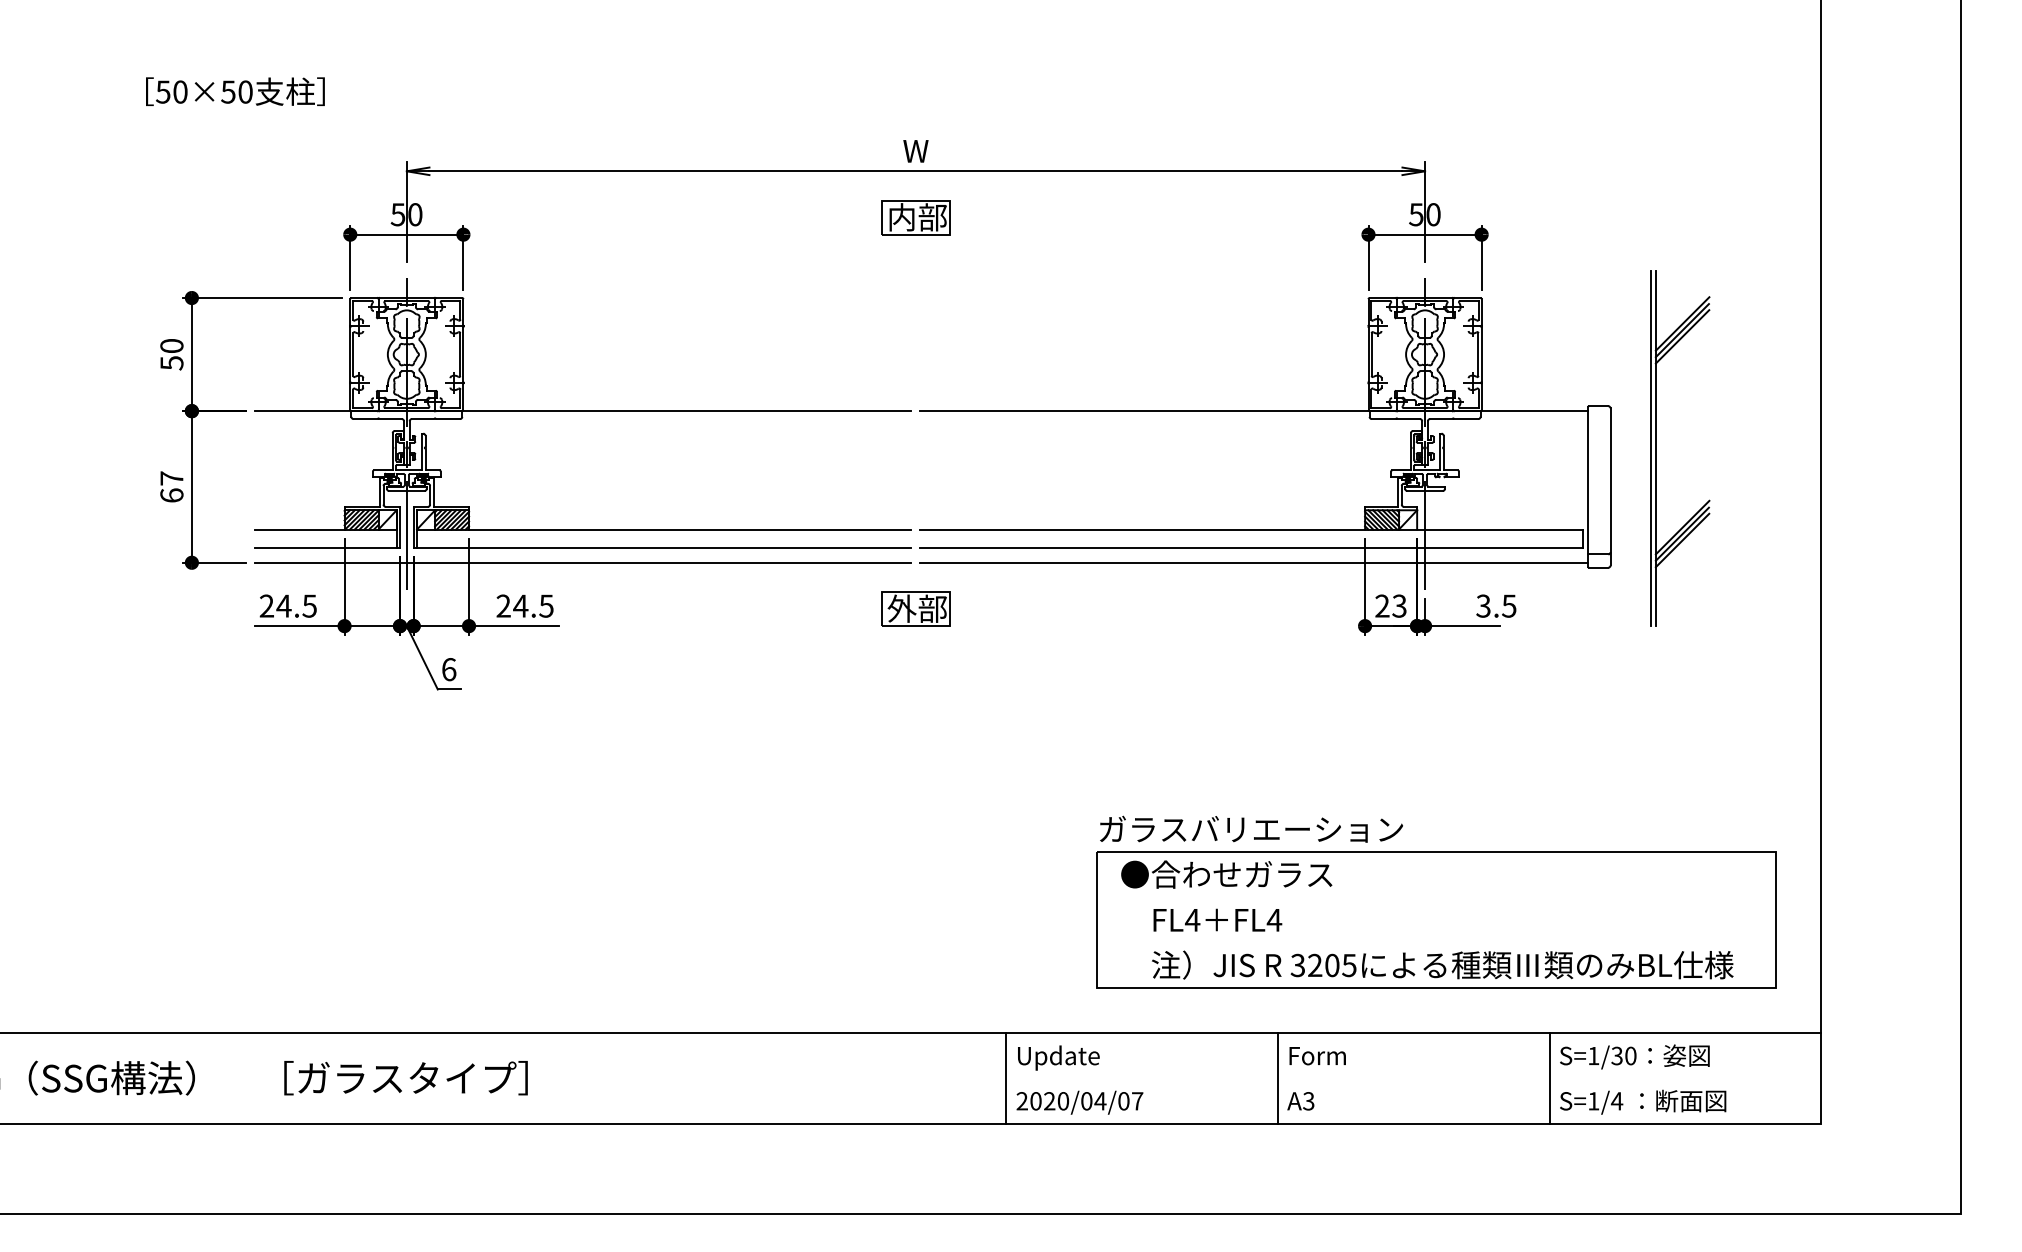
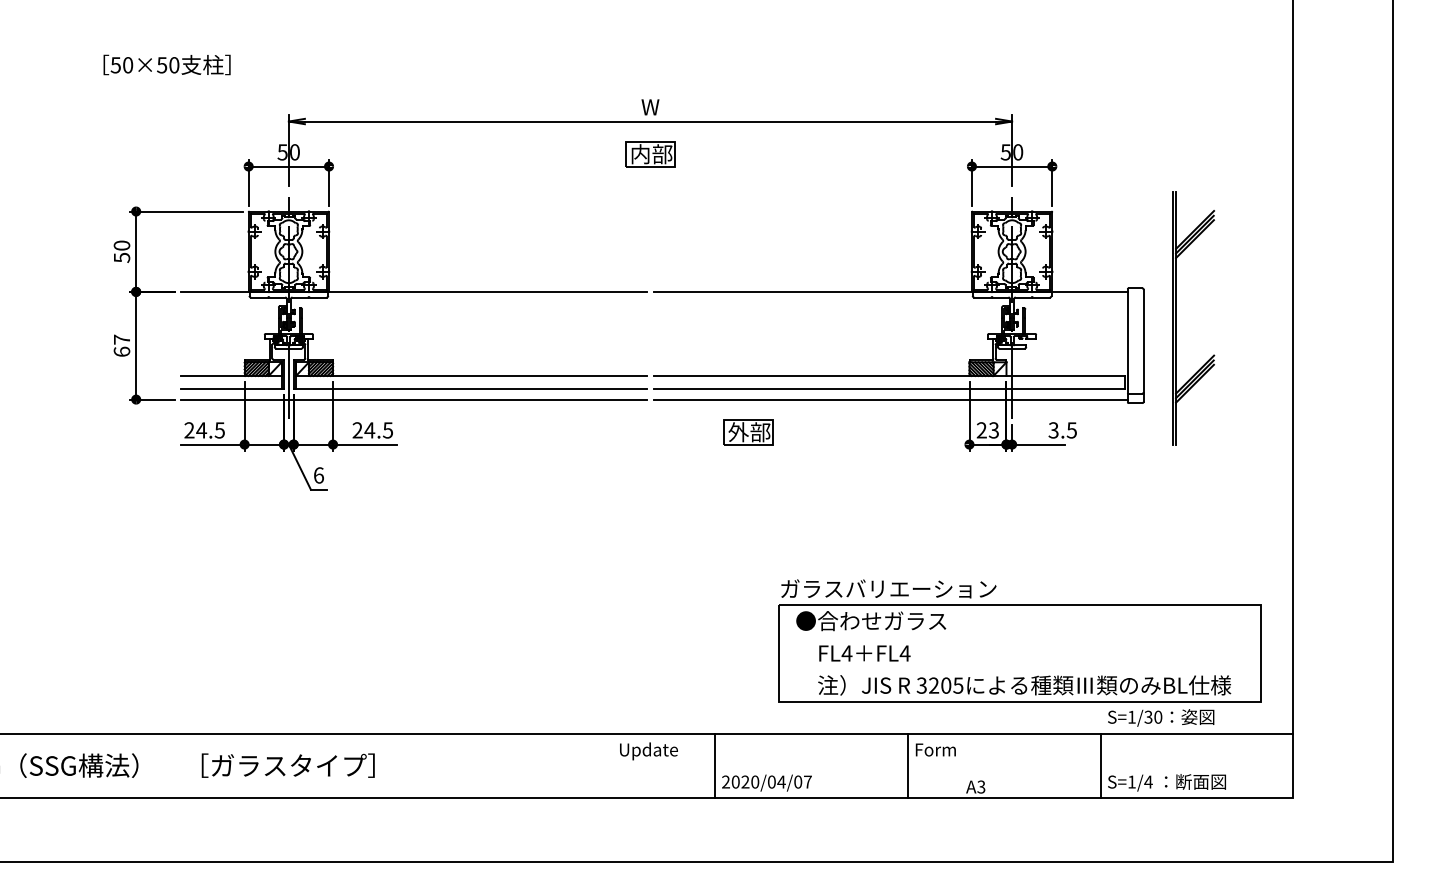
part: (915, 608) -> (748, 432), moved
text: (1634, 1056) -> (1160, 717), moved
text: (1058, 1057) -> (648, 750), moved
text: (1300, 1101) -> (975, 787), moved

